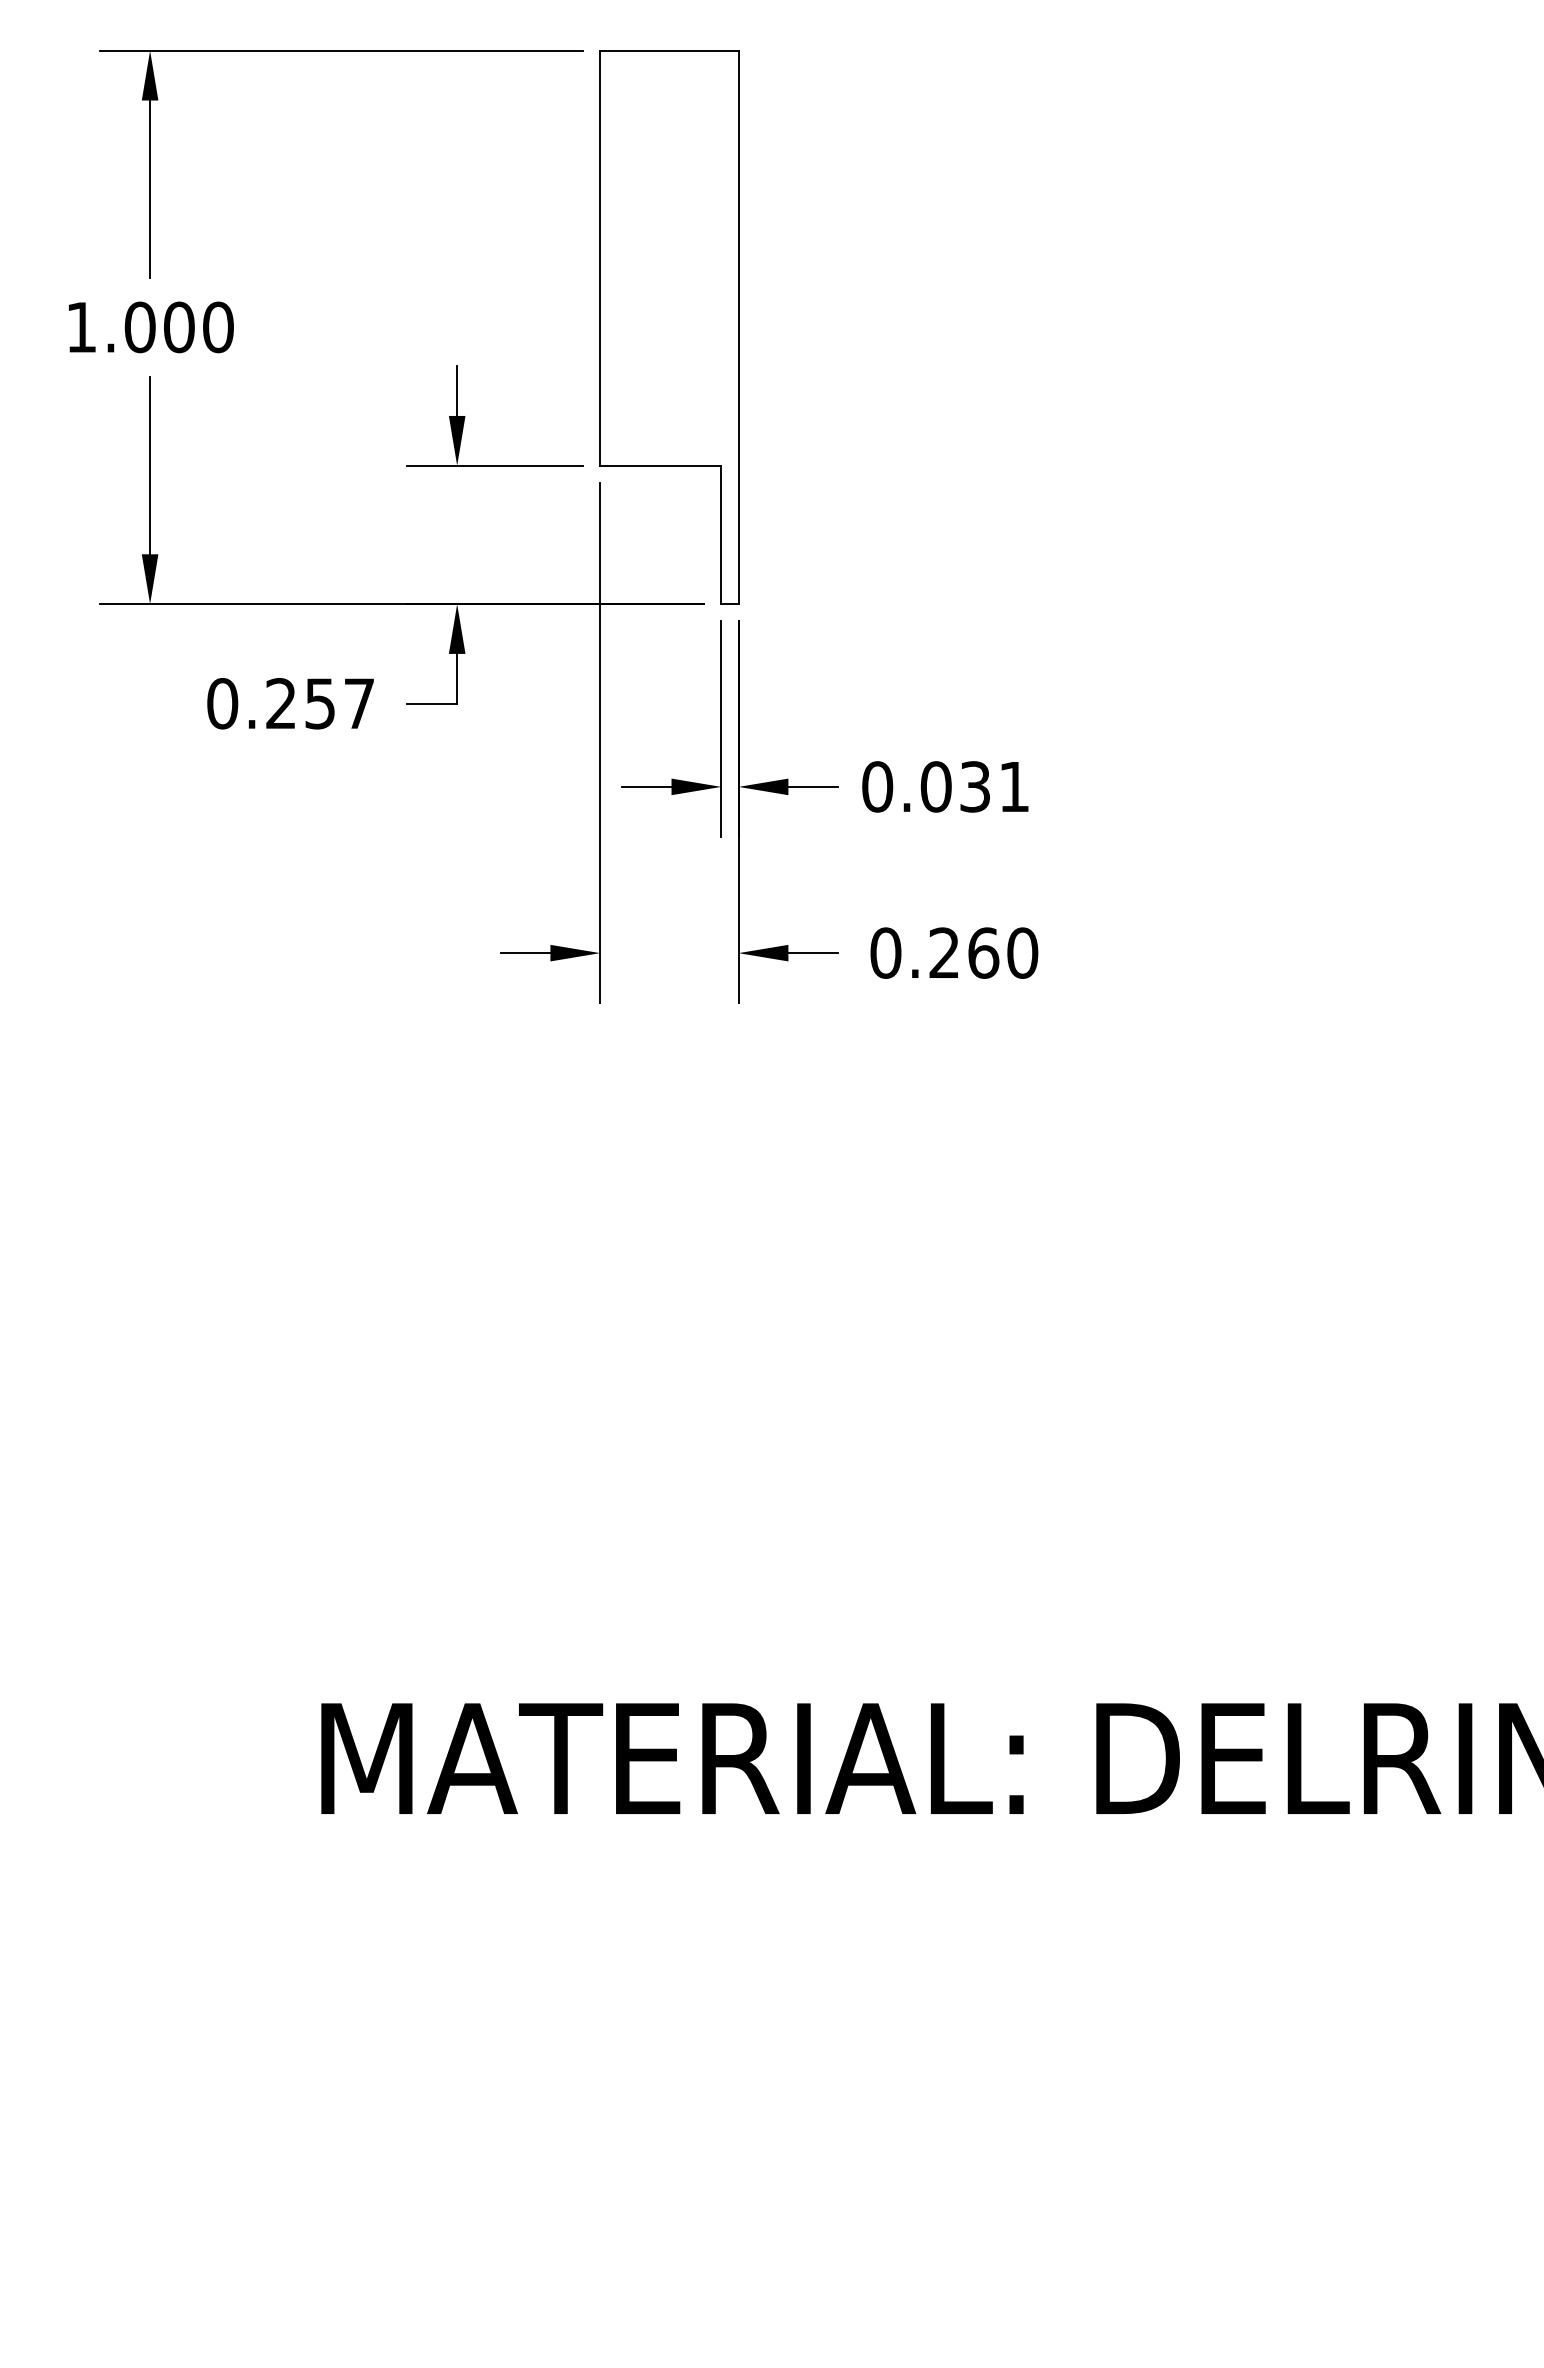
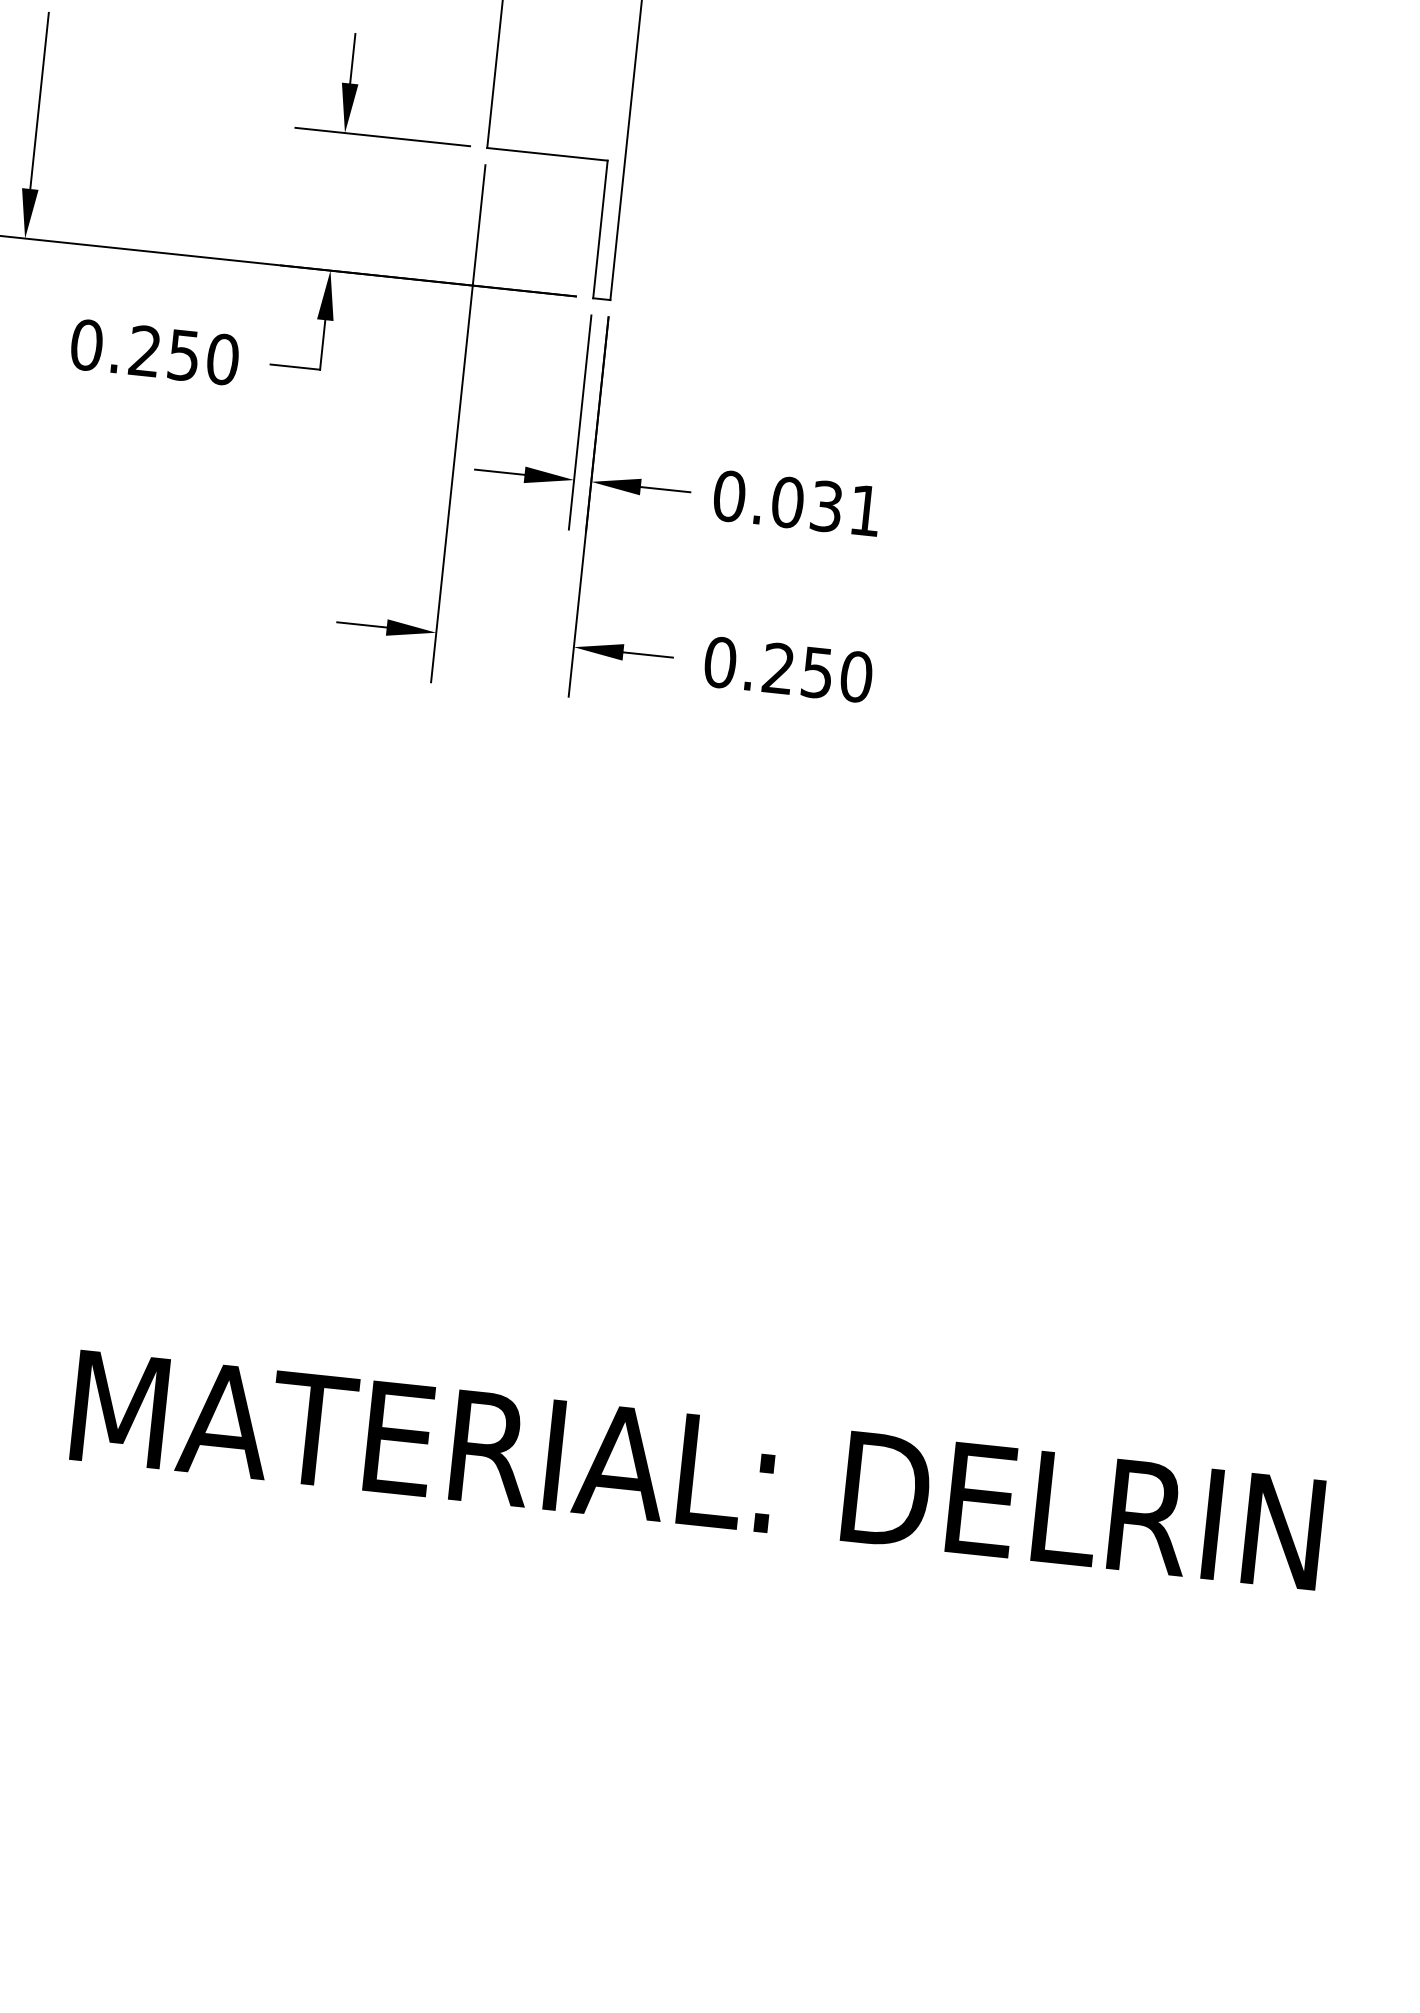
text: (359, 703) -> (222, 359), 0.257 -> 0.250
text: (983, 952) -> (817, 672), 0.260 -> 0.250

